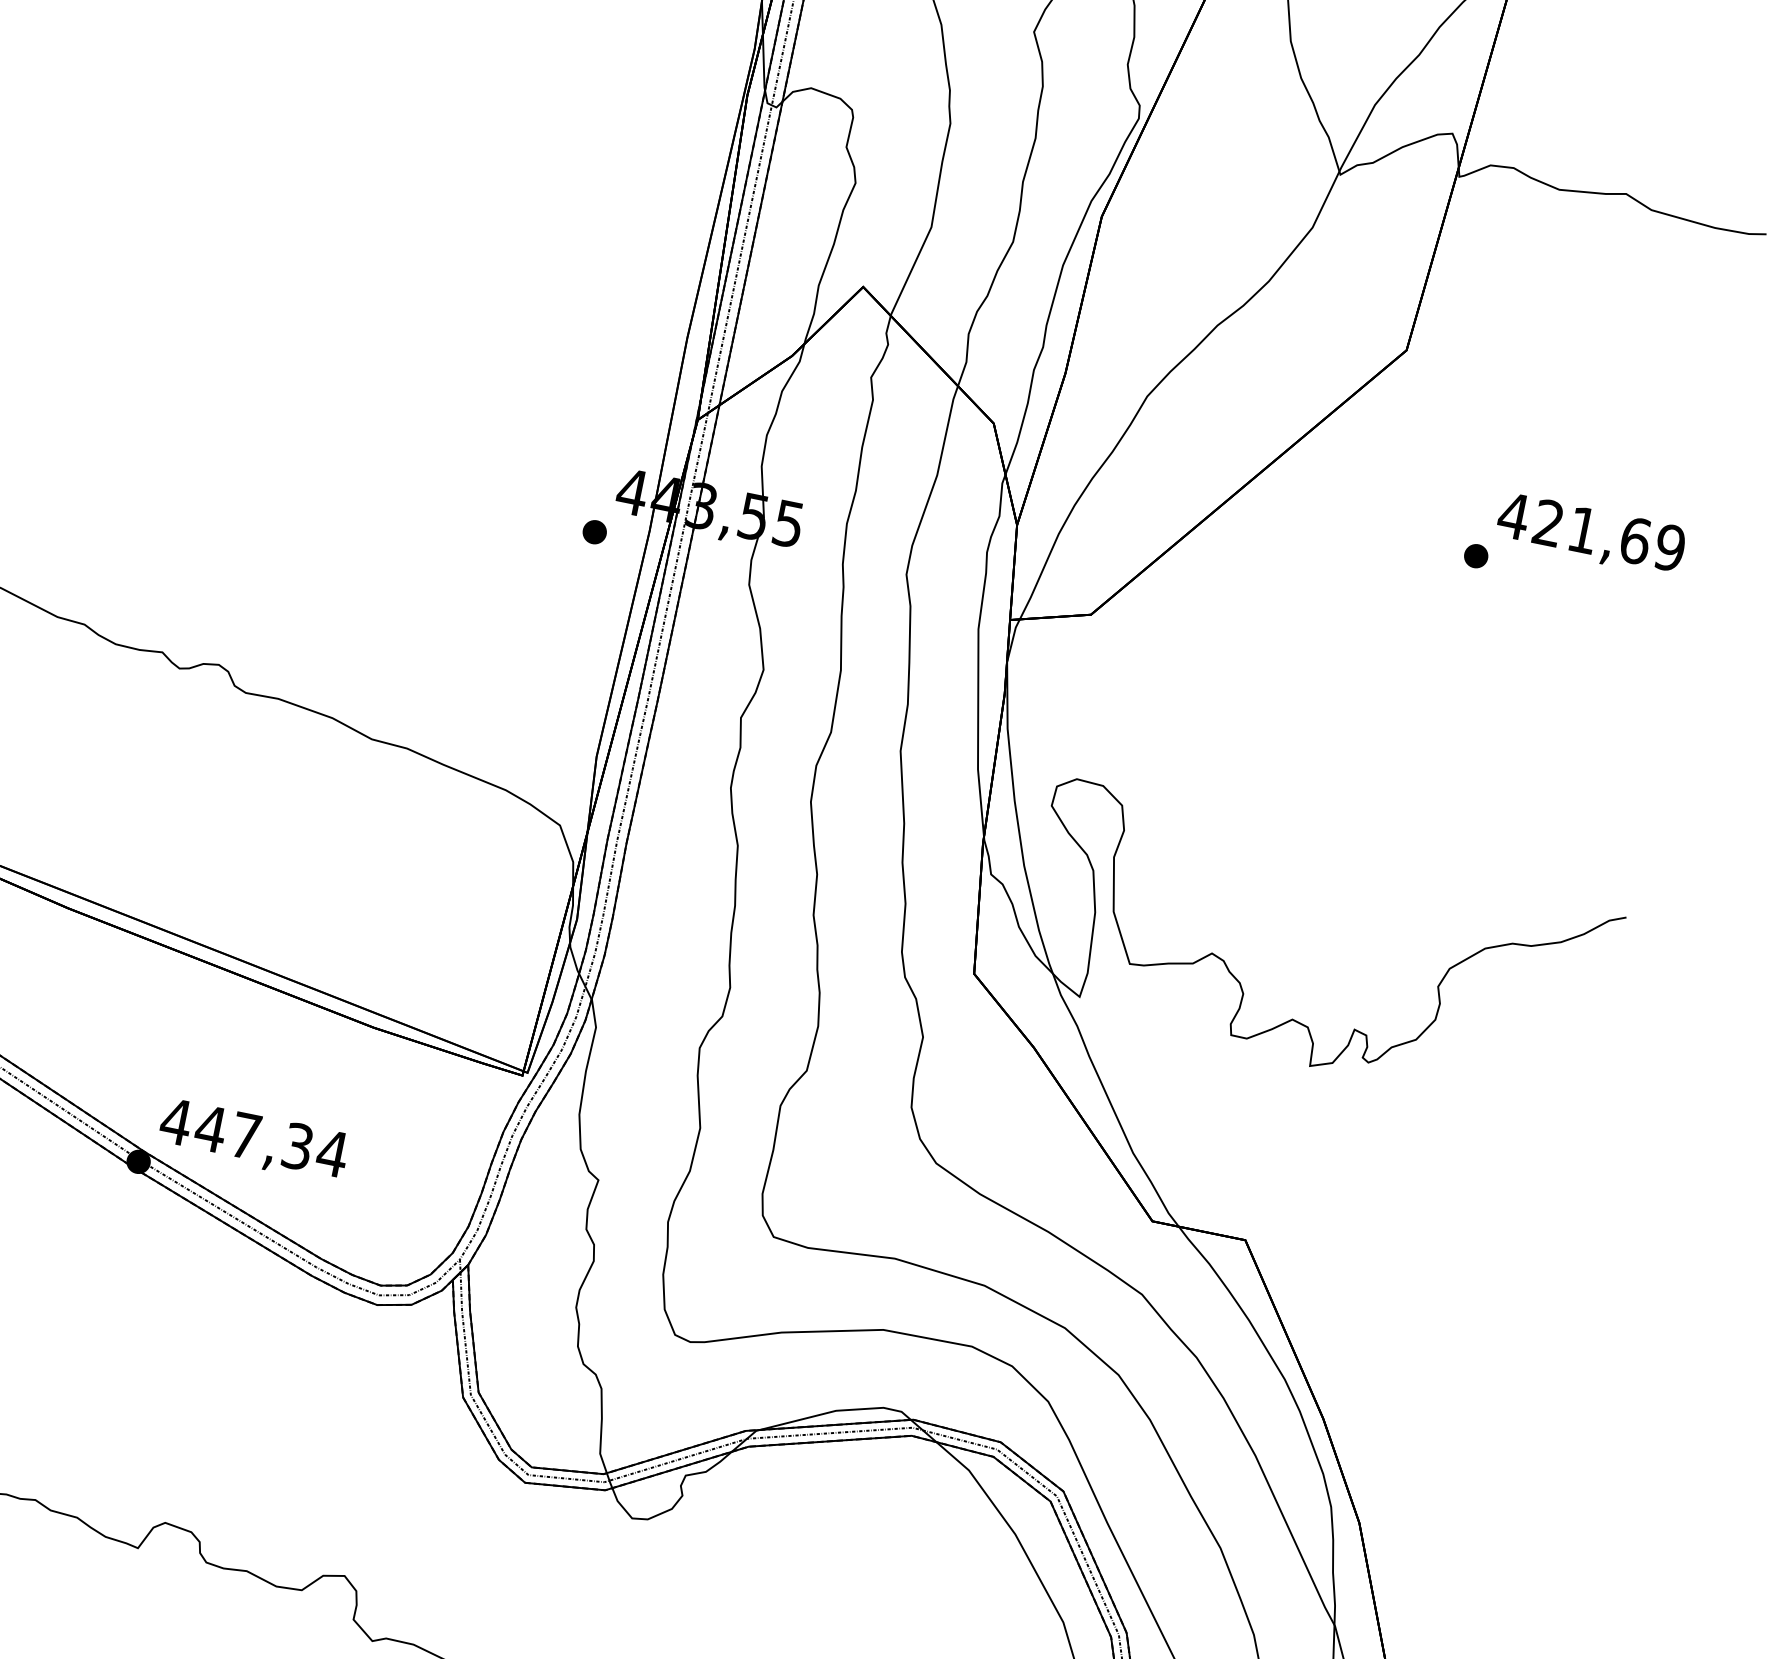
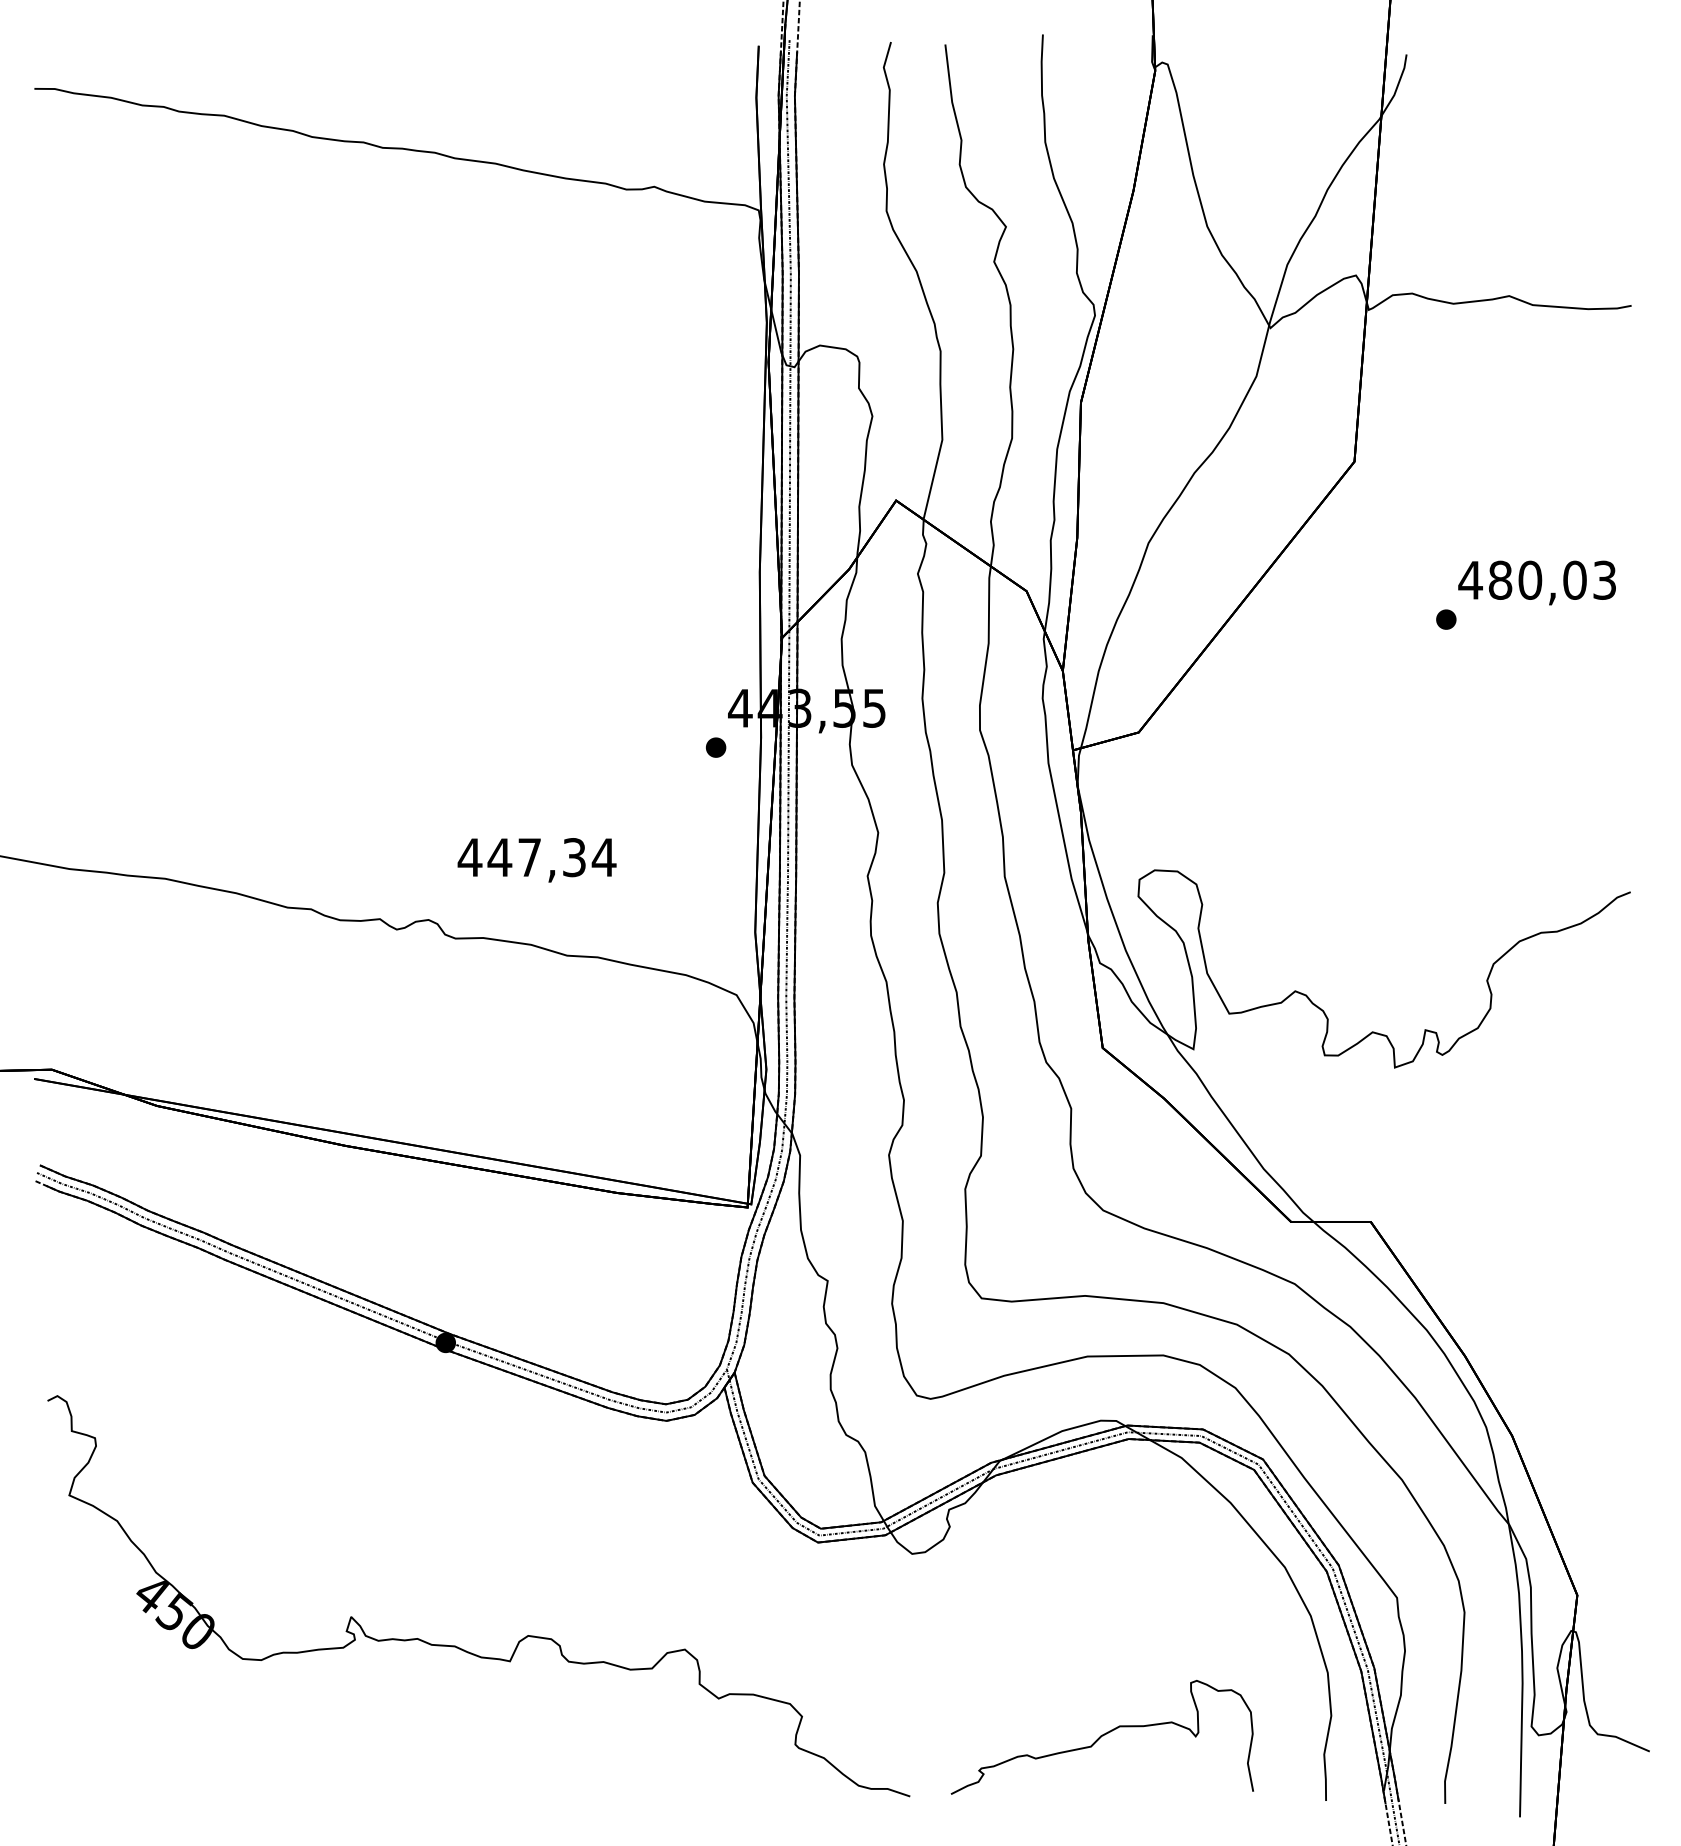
text: (1609, 534) -> (1552, 579), 421,69 -> 480,03
text: (252, 1140) -> (536, 860), moved

